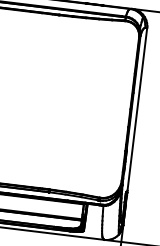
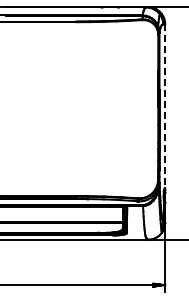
line: (137, 109) -> (165, 106), solid -> dashed

